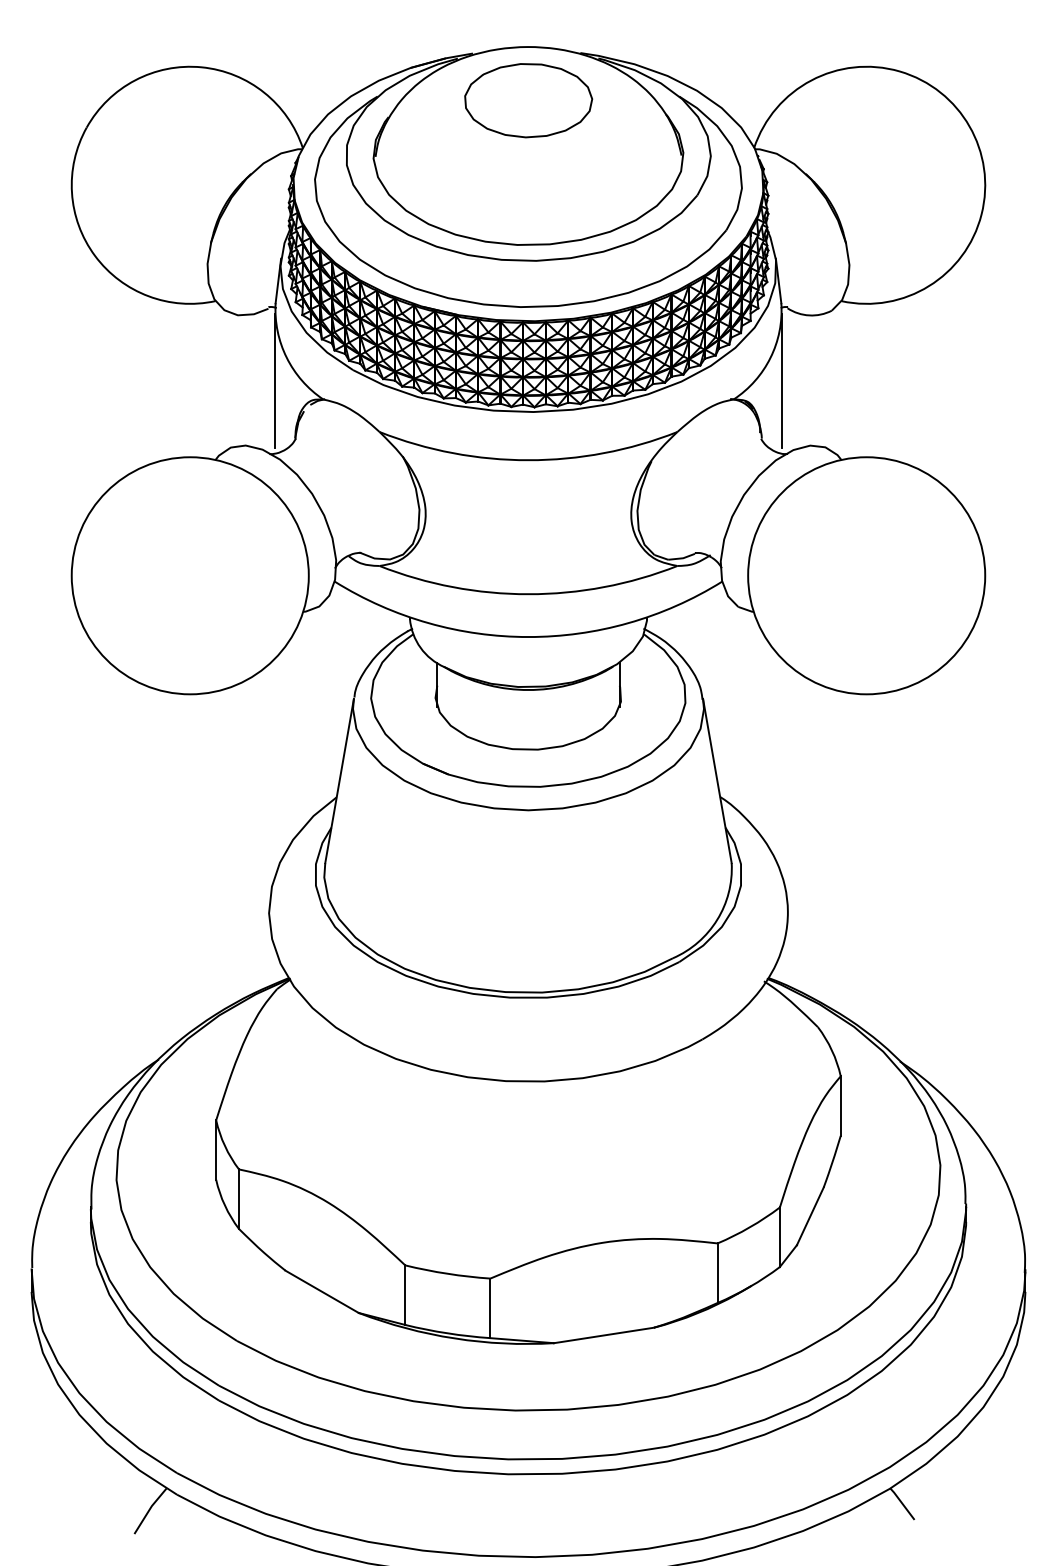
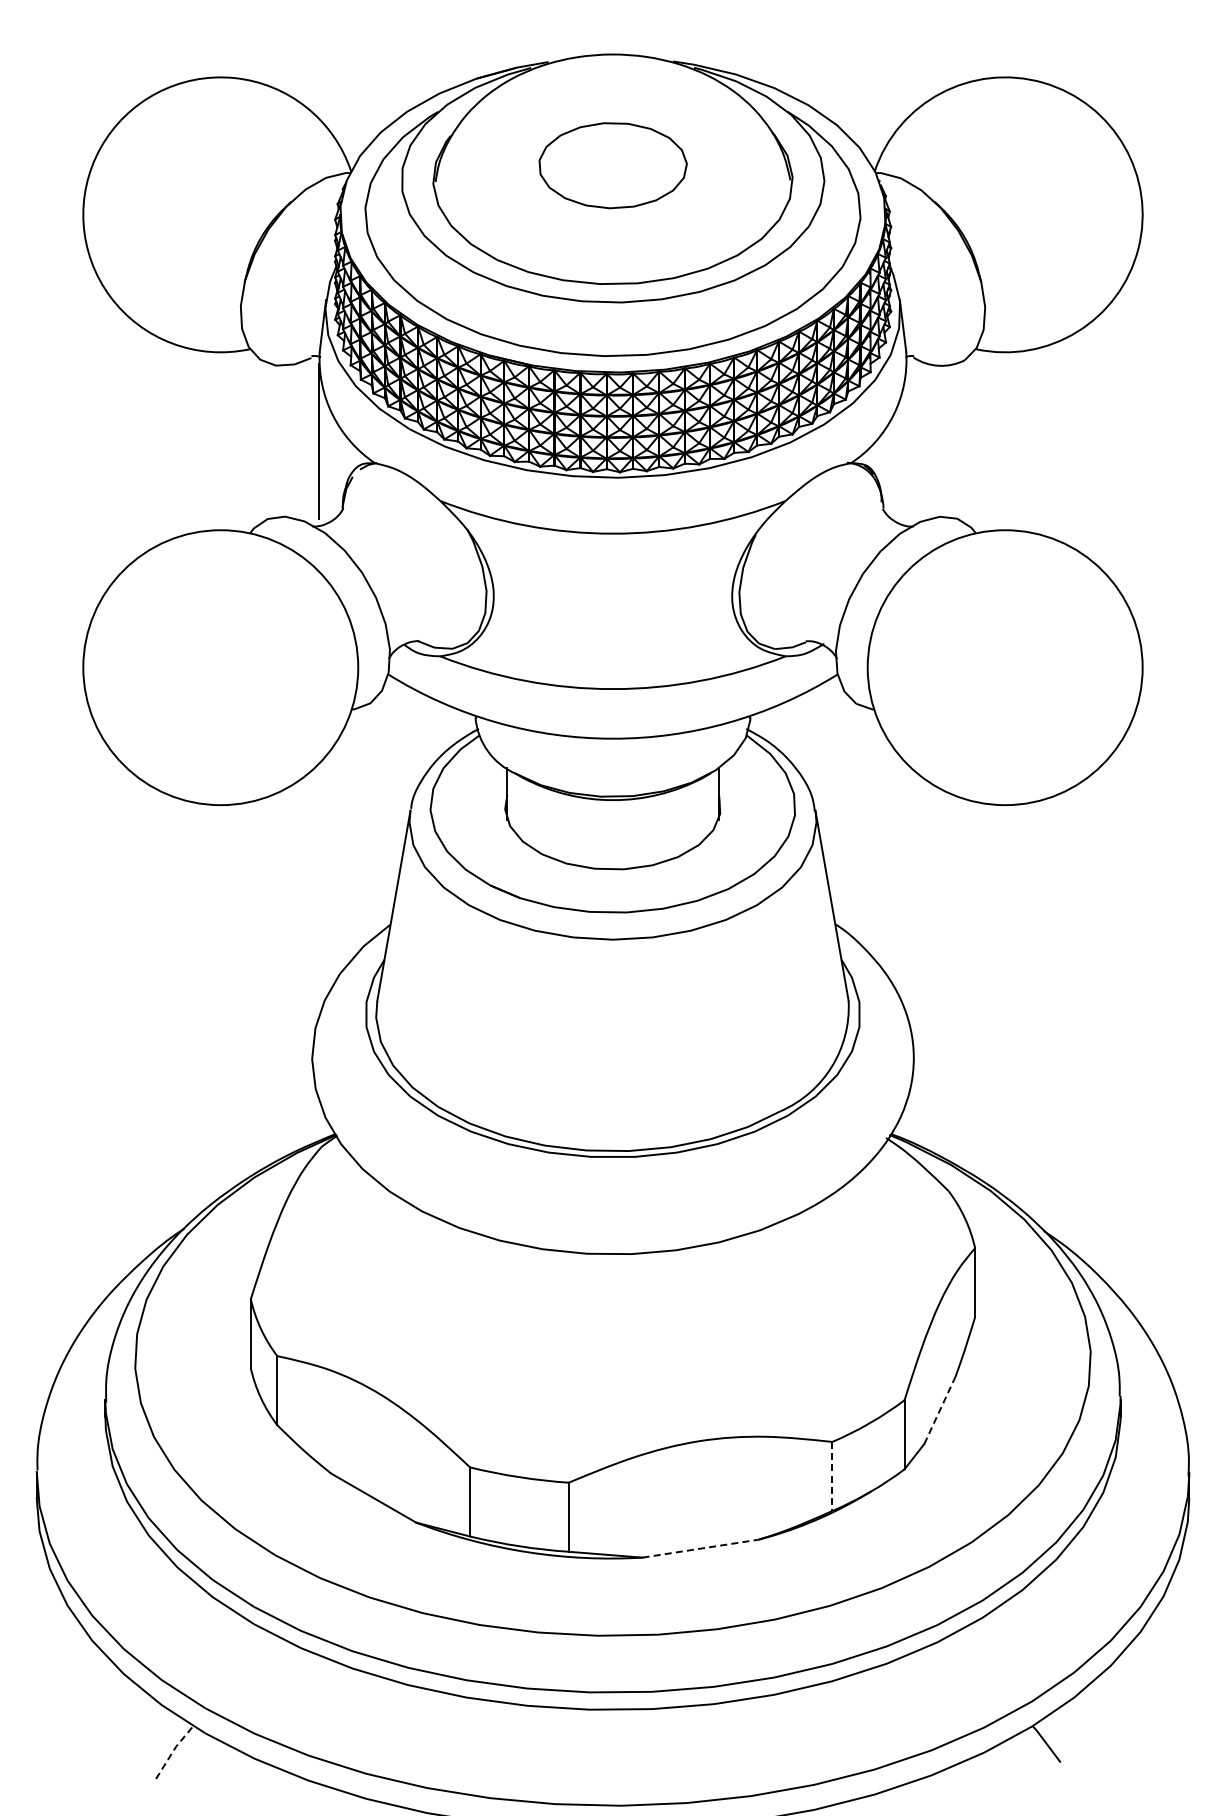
part: (528, 100) -> (612, 165), moved
line: (781, 380) -> (906, 441), removed
line: (810, 1216) -> (939, 1410), solid -> dashed
line: (717, 1273) -> (832, 1476), solid -> dashed
line: (603, 1335) -> (700, 1548), solid -> dashed
line: (149, 1509) -> (173, 1750), solid -> dashed

